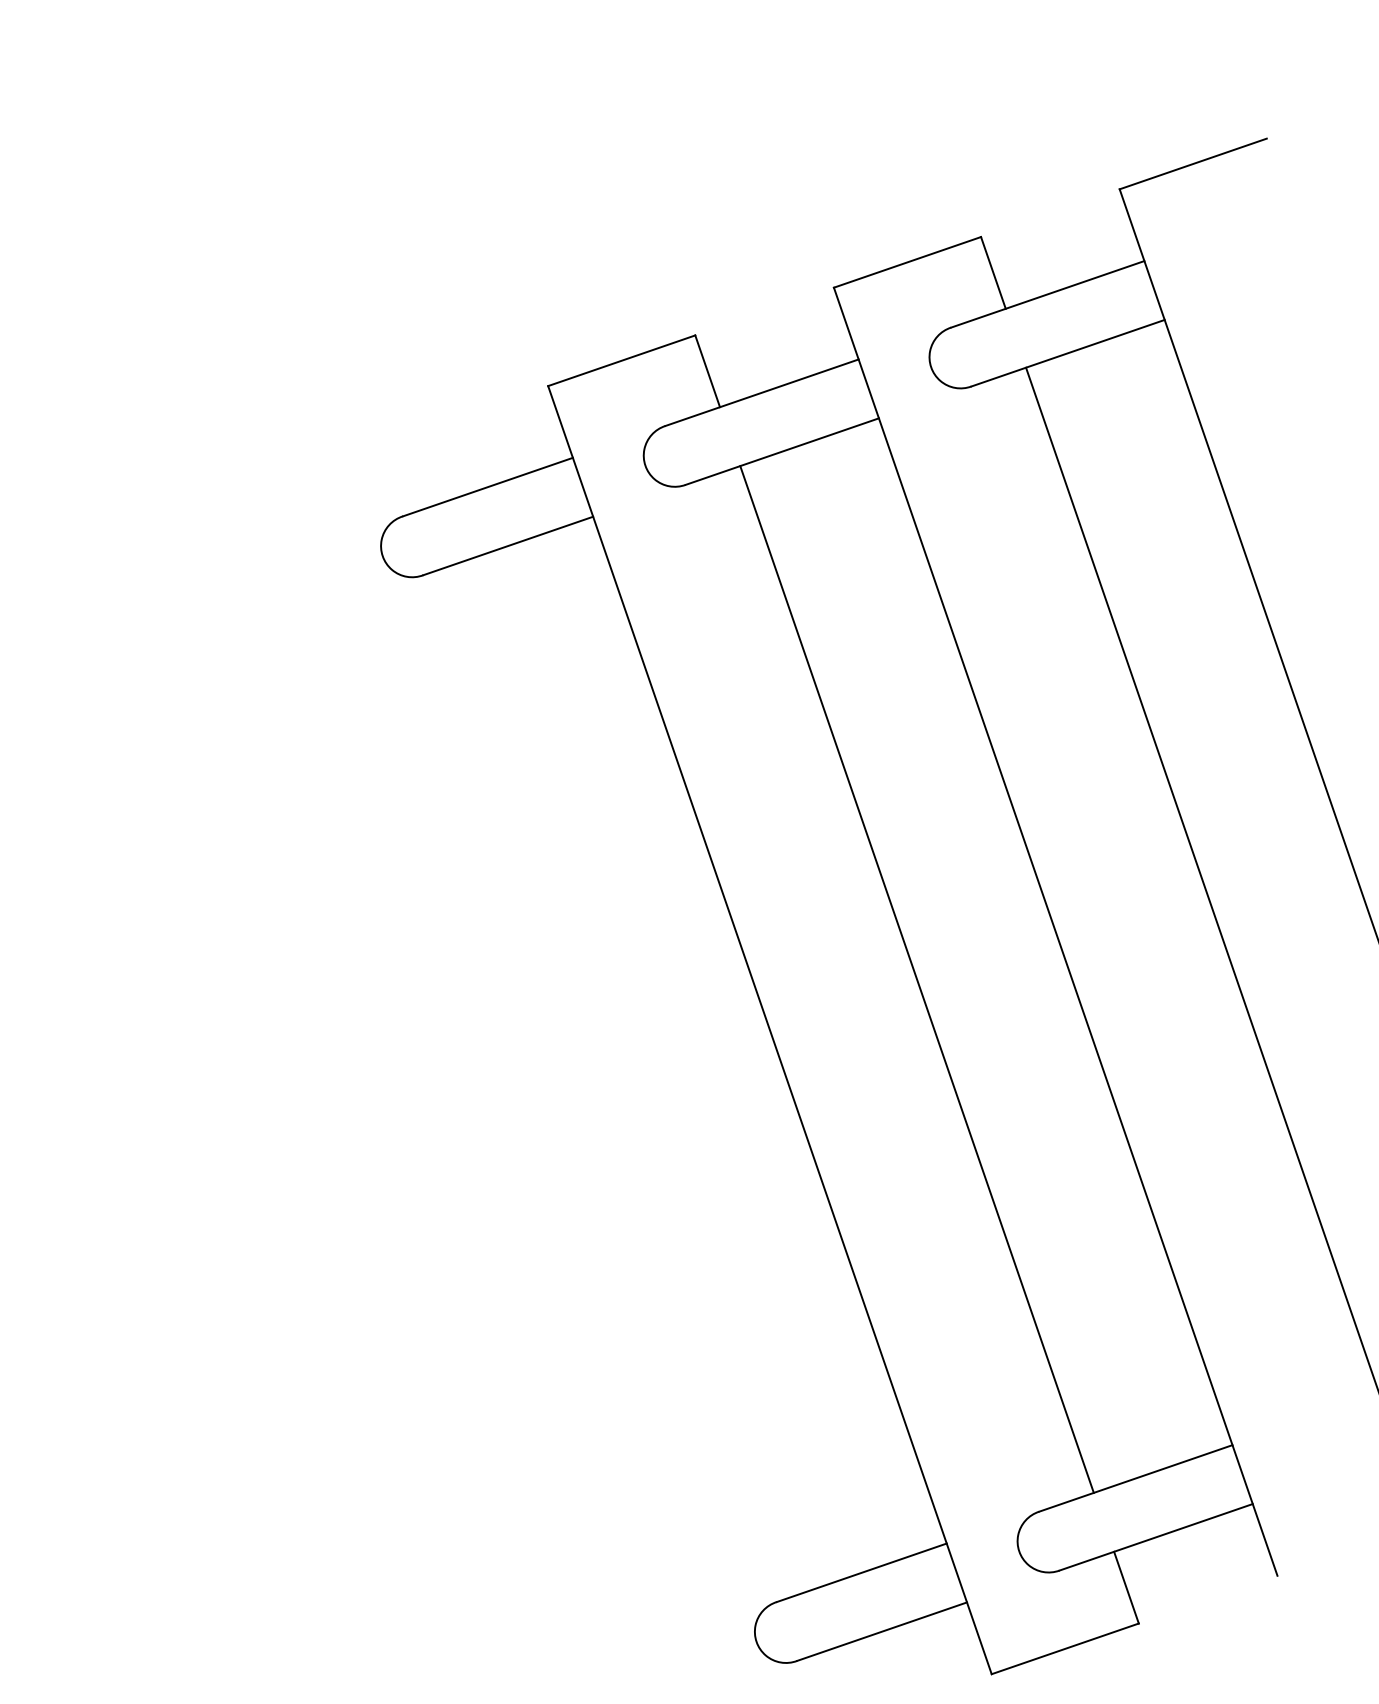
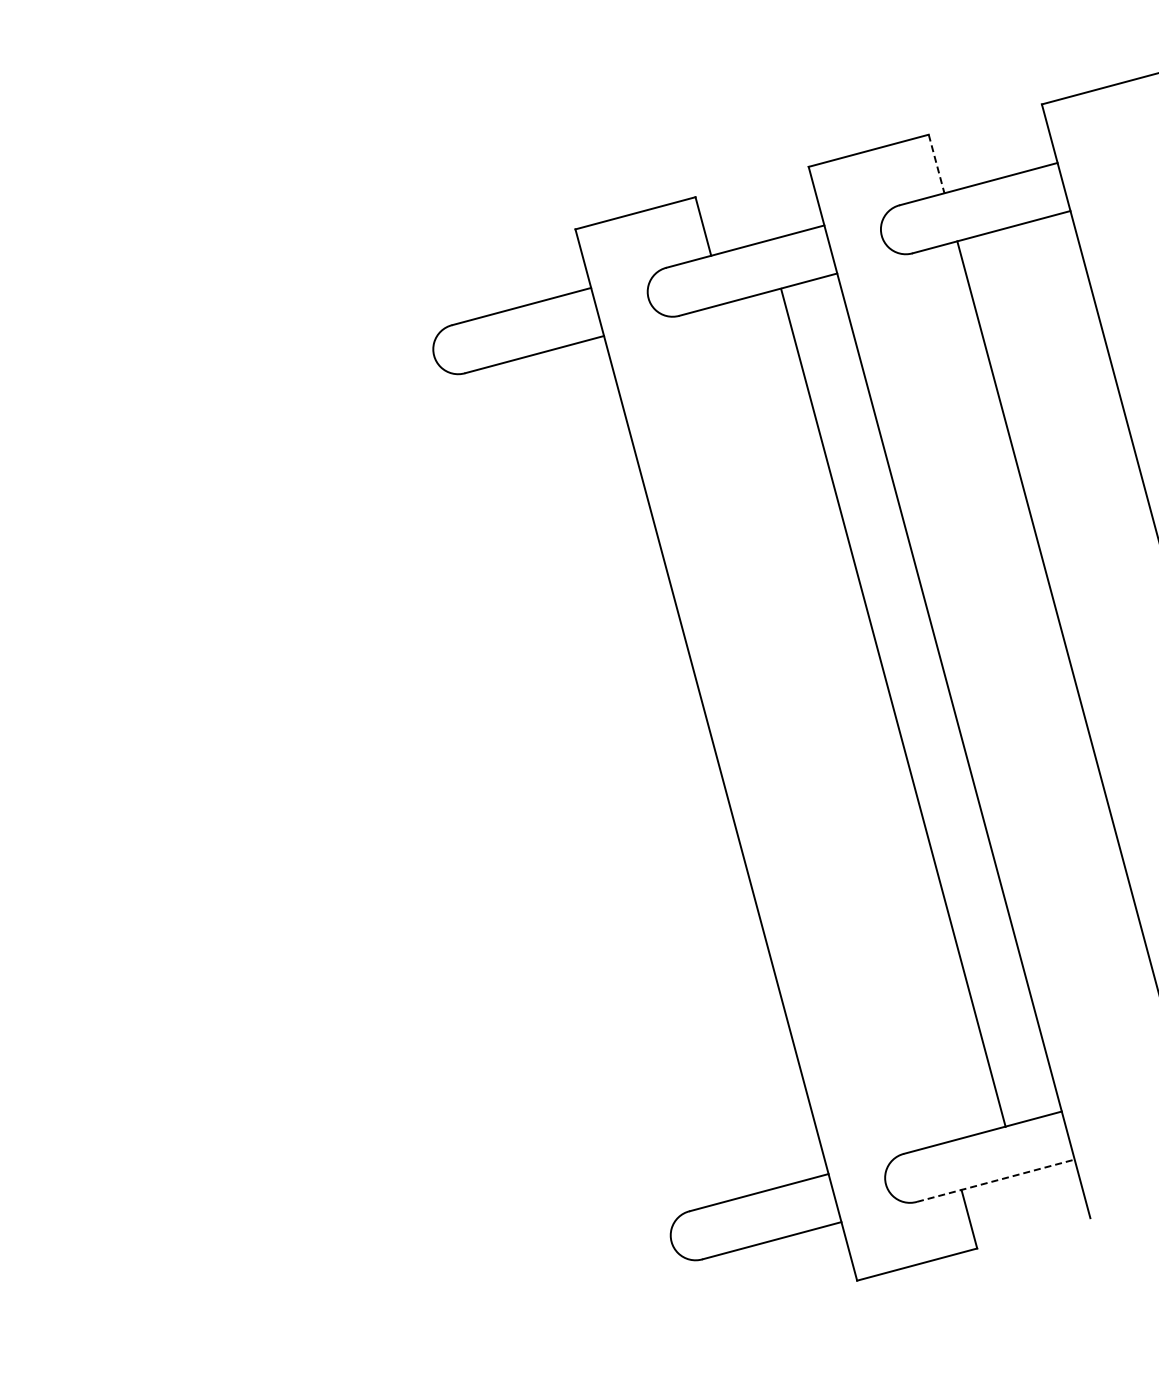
line: (993, 273) -> (936, 164), solid -> dashed
line: (917, 979) -> (893, 707), moved
line: (1155, 1537) -> (995, 1180), solid -> dashed

